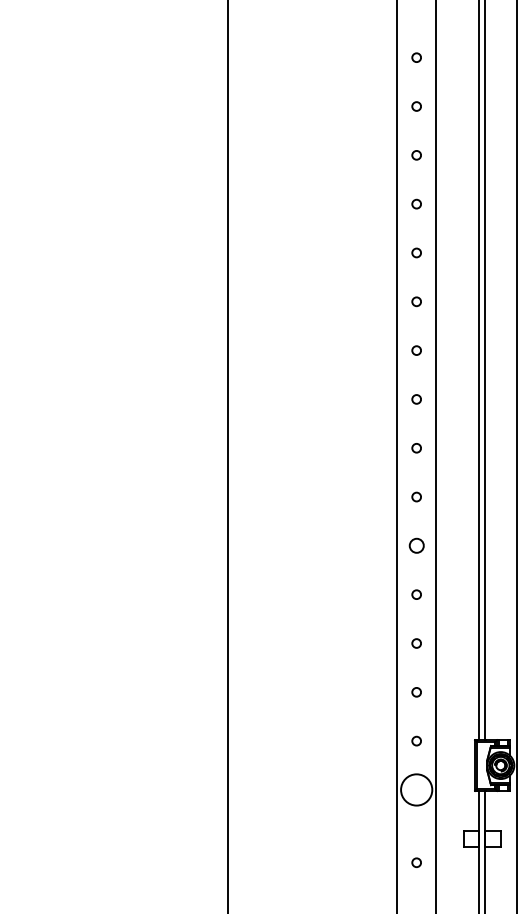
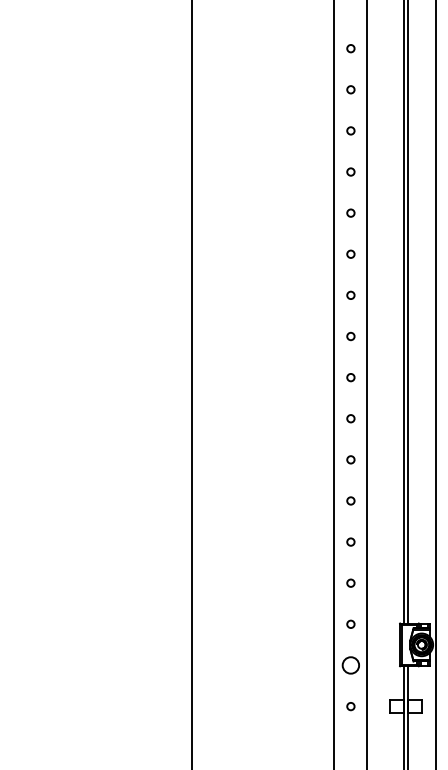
circle: (416, 545) -> (350, 459), size x0.62
circle: (416, 789) -> (350, 665), size x0.62
circle: (416, 862) -> (350, 706), moved

